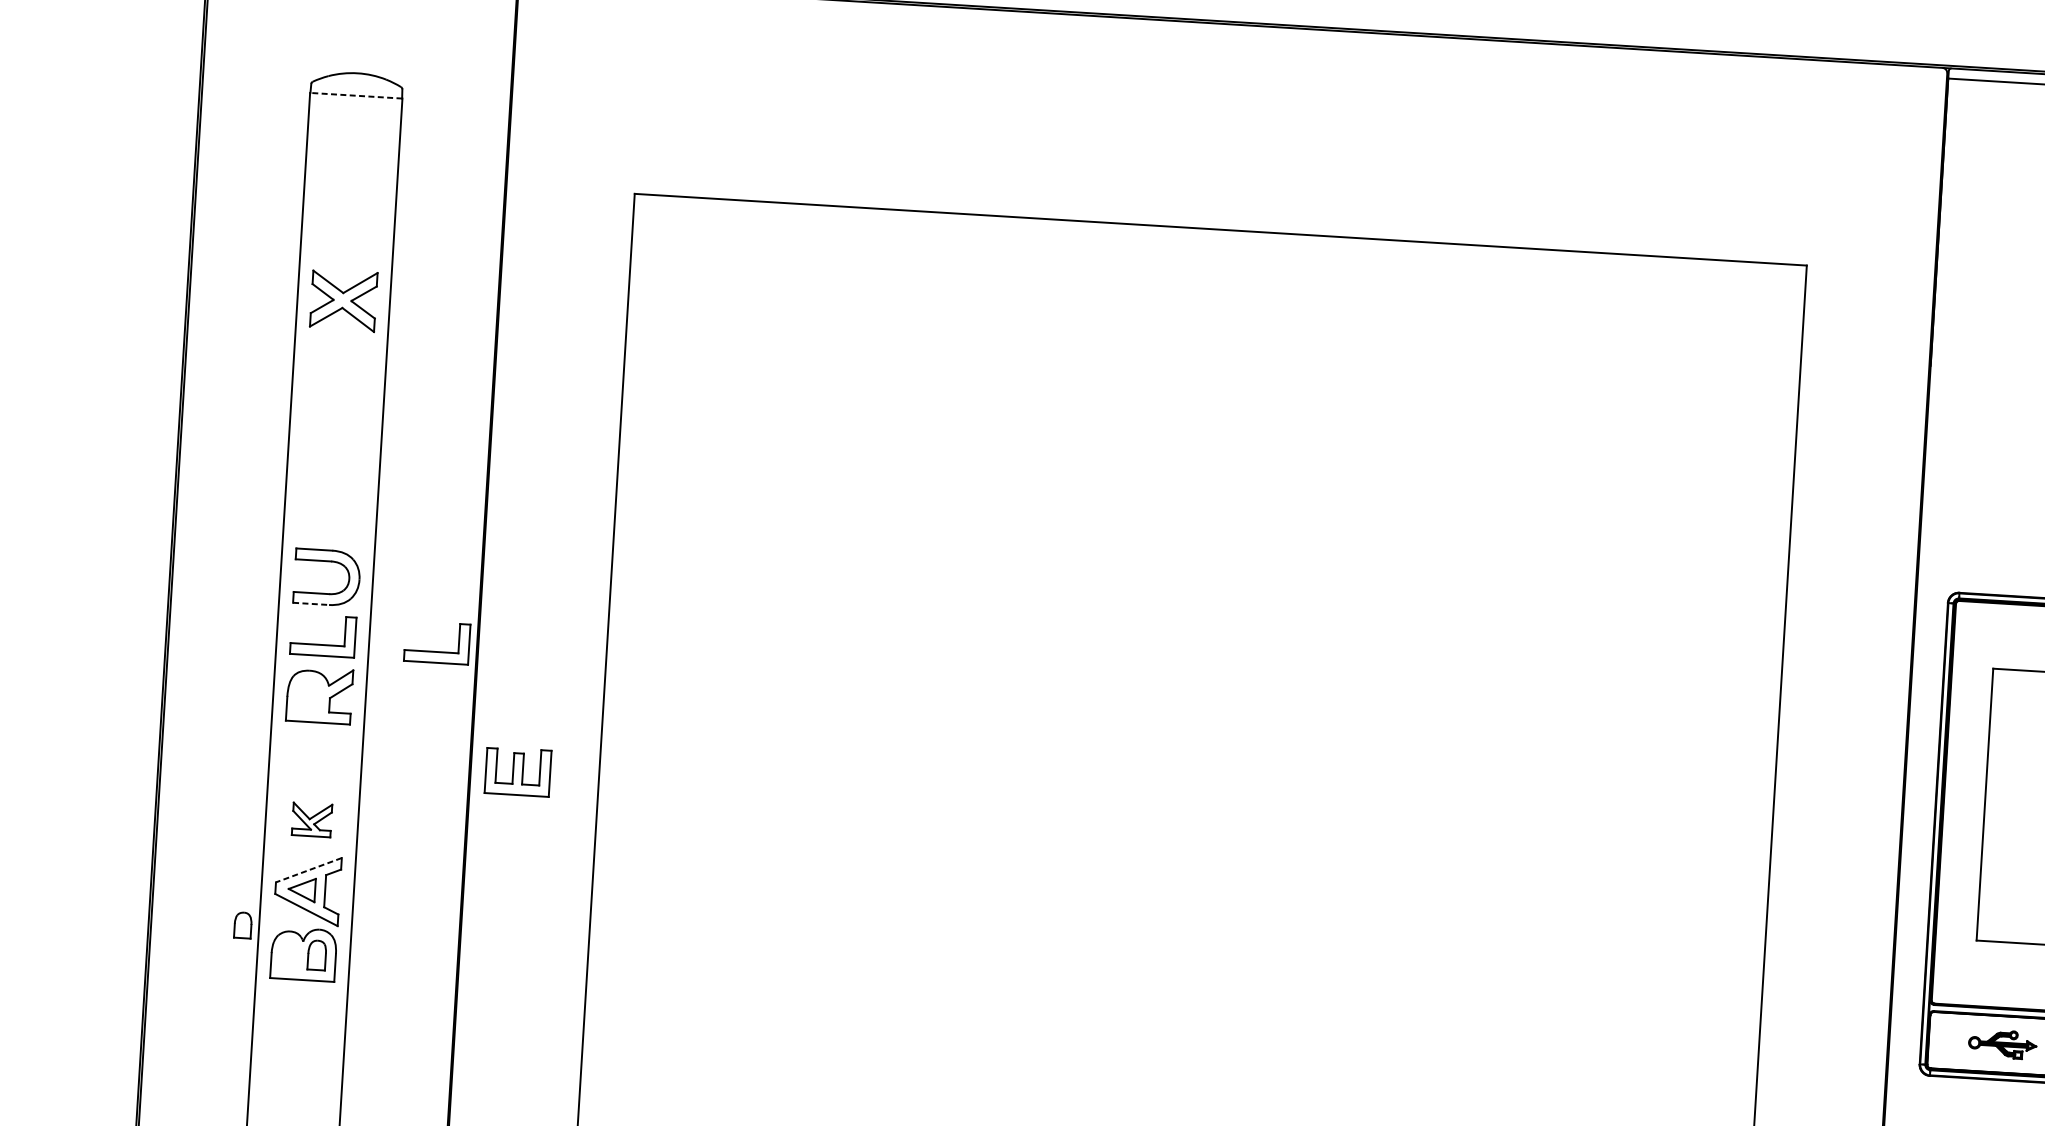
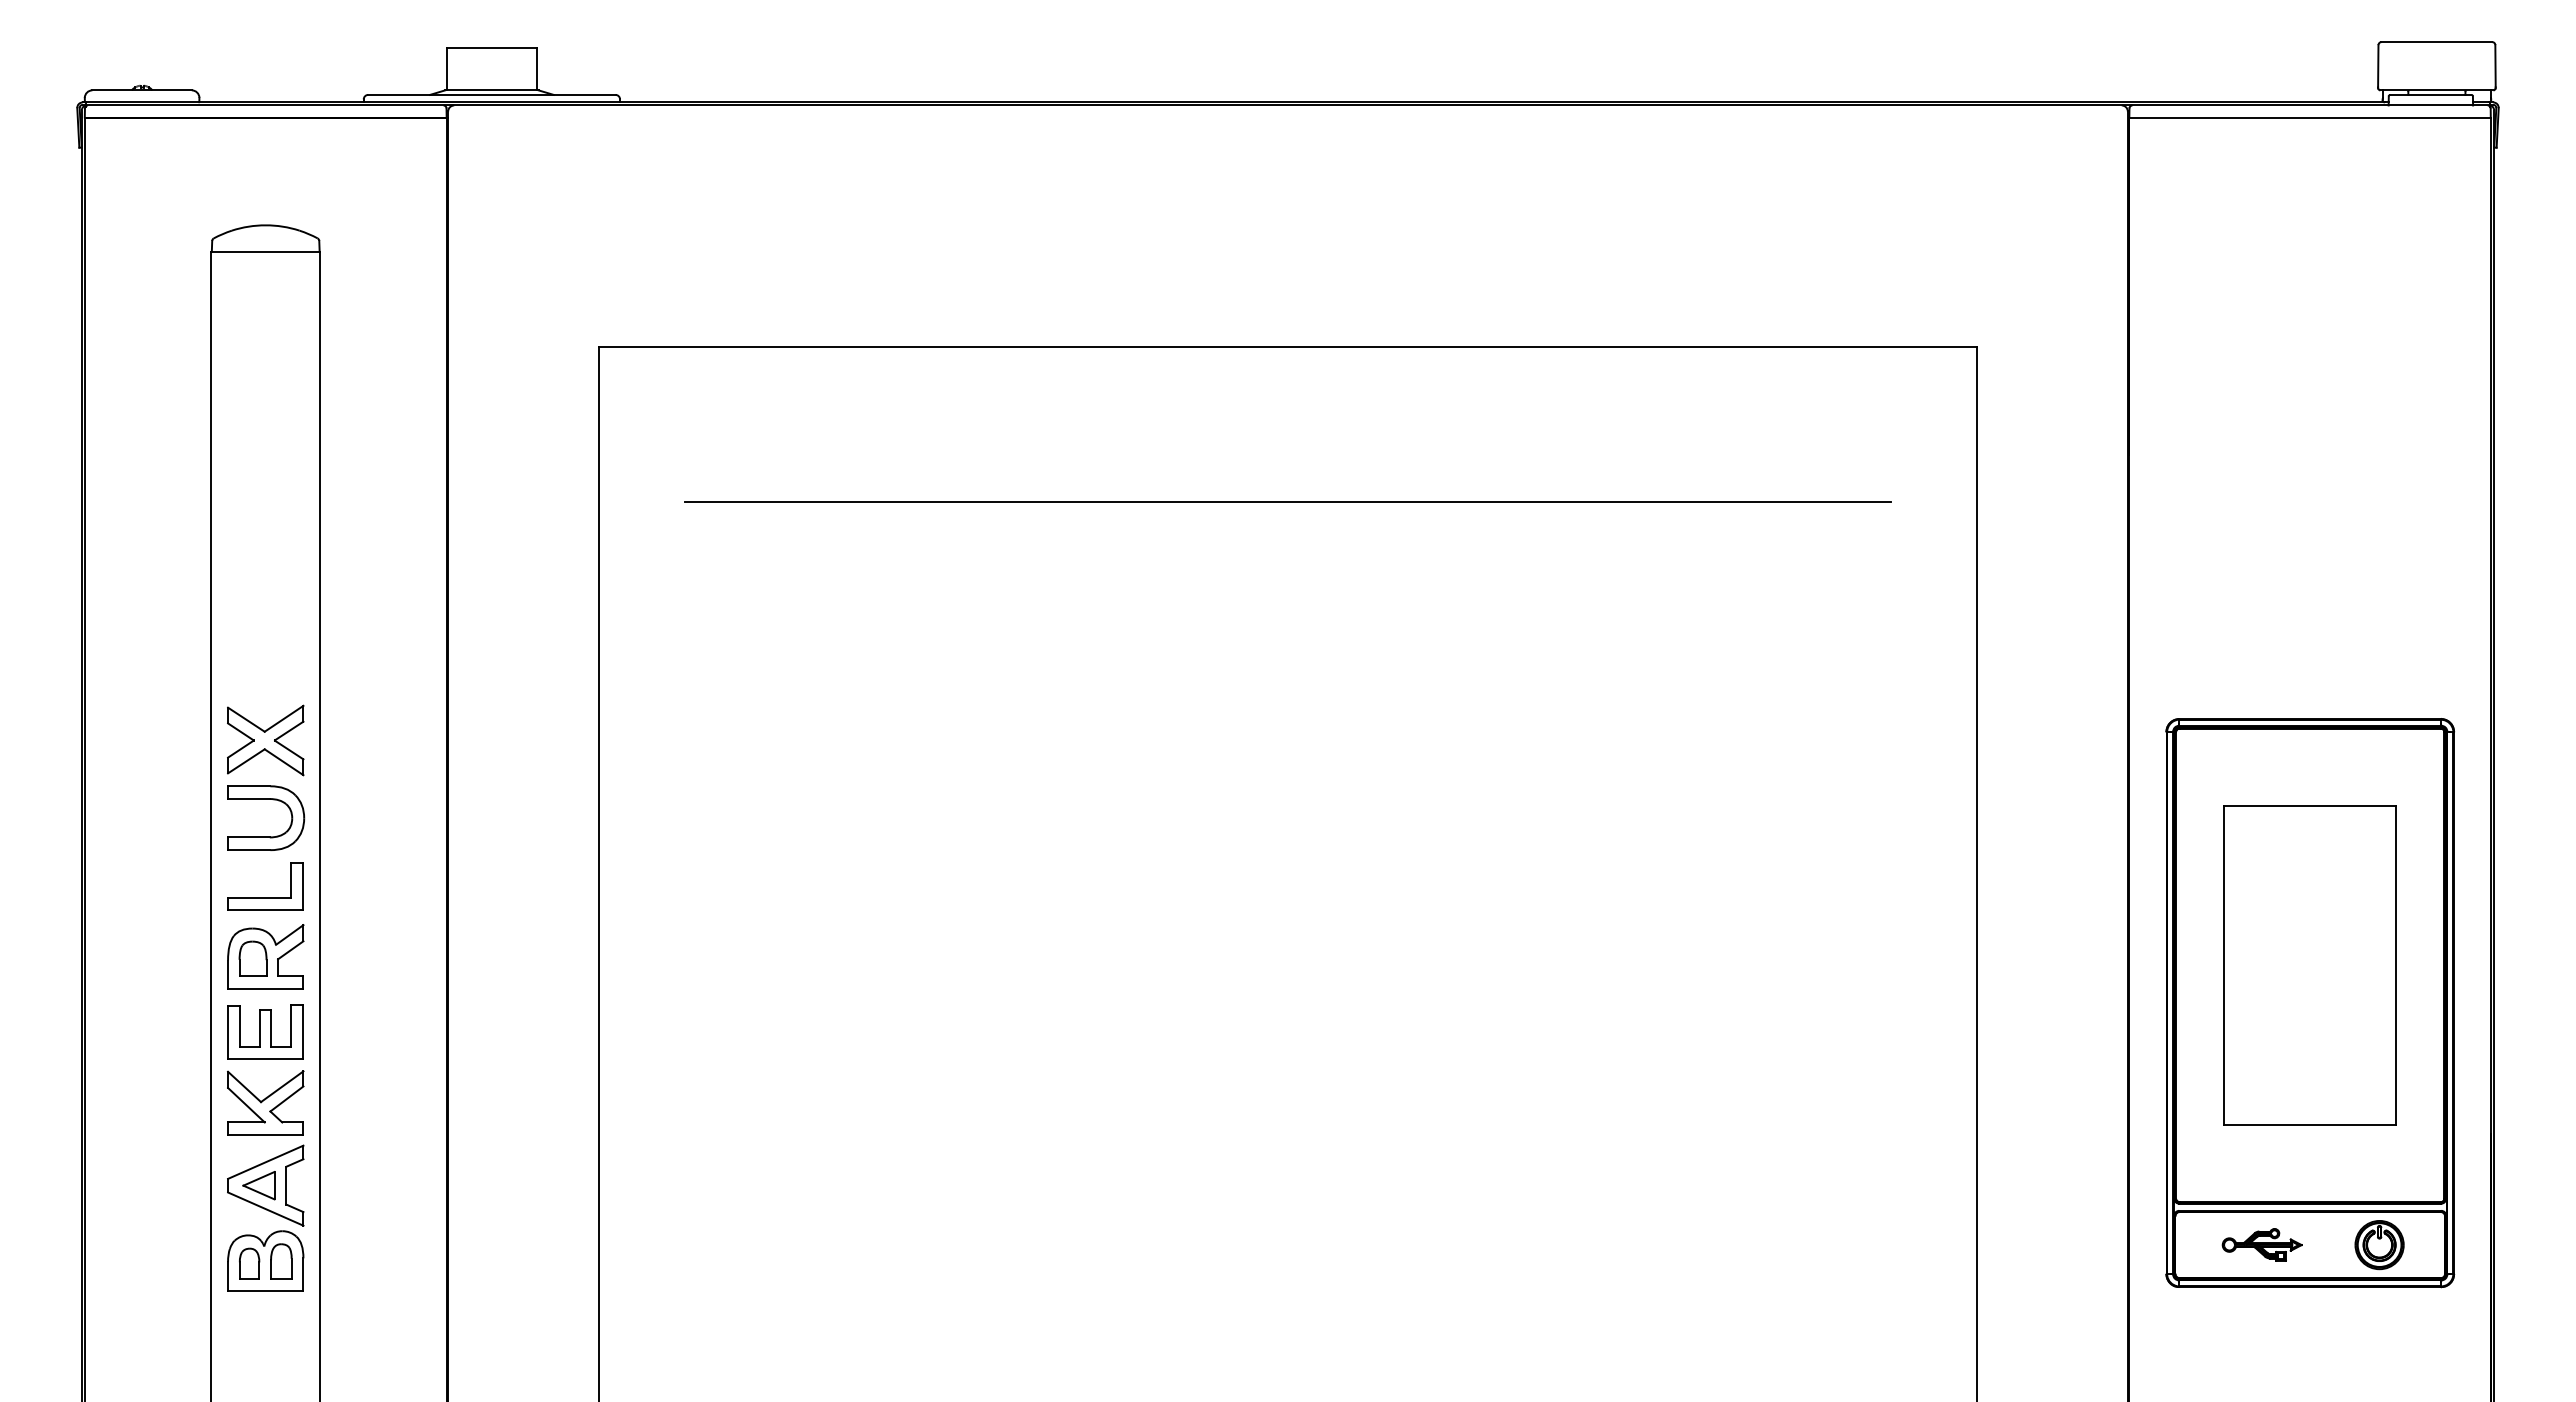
line: (356, 95) -> (265, 251), dashed -> solid
part: (343, 300) -> (265, 740), moved
line: (1212, 361) -> (1287, 501), added
line: (311, 604) -> (249, 850), dashed -> solid
part: (436, 651) -> (399, 897), removed
part: (308, 696) -> (252, 958), added
part: (517, 771) -> (265, 1031), moved
part: (311, 819) -> (265, 1102), size x1.67
line: (308, 870) -> (265, 1162), dashed -> solid
part: (243, 925) -> (249, 1263), moved

